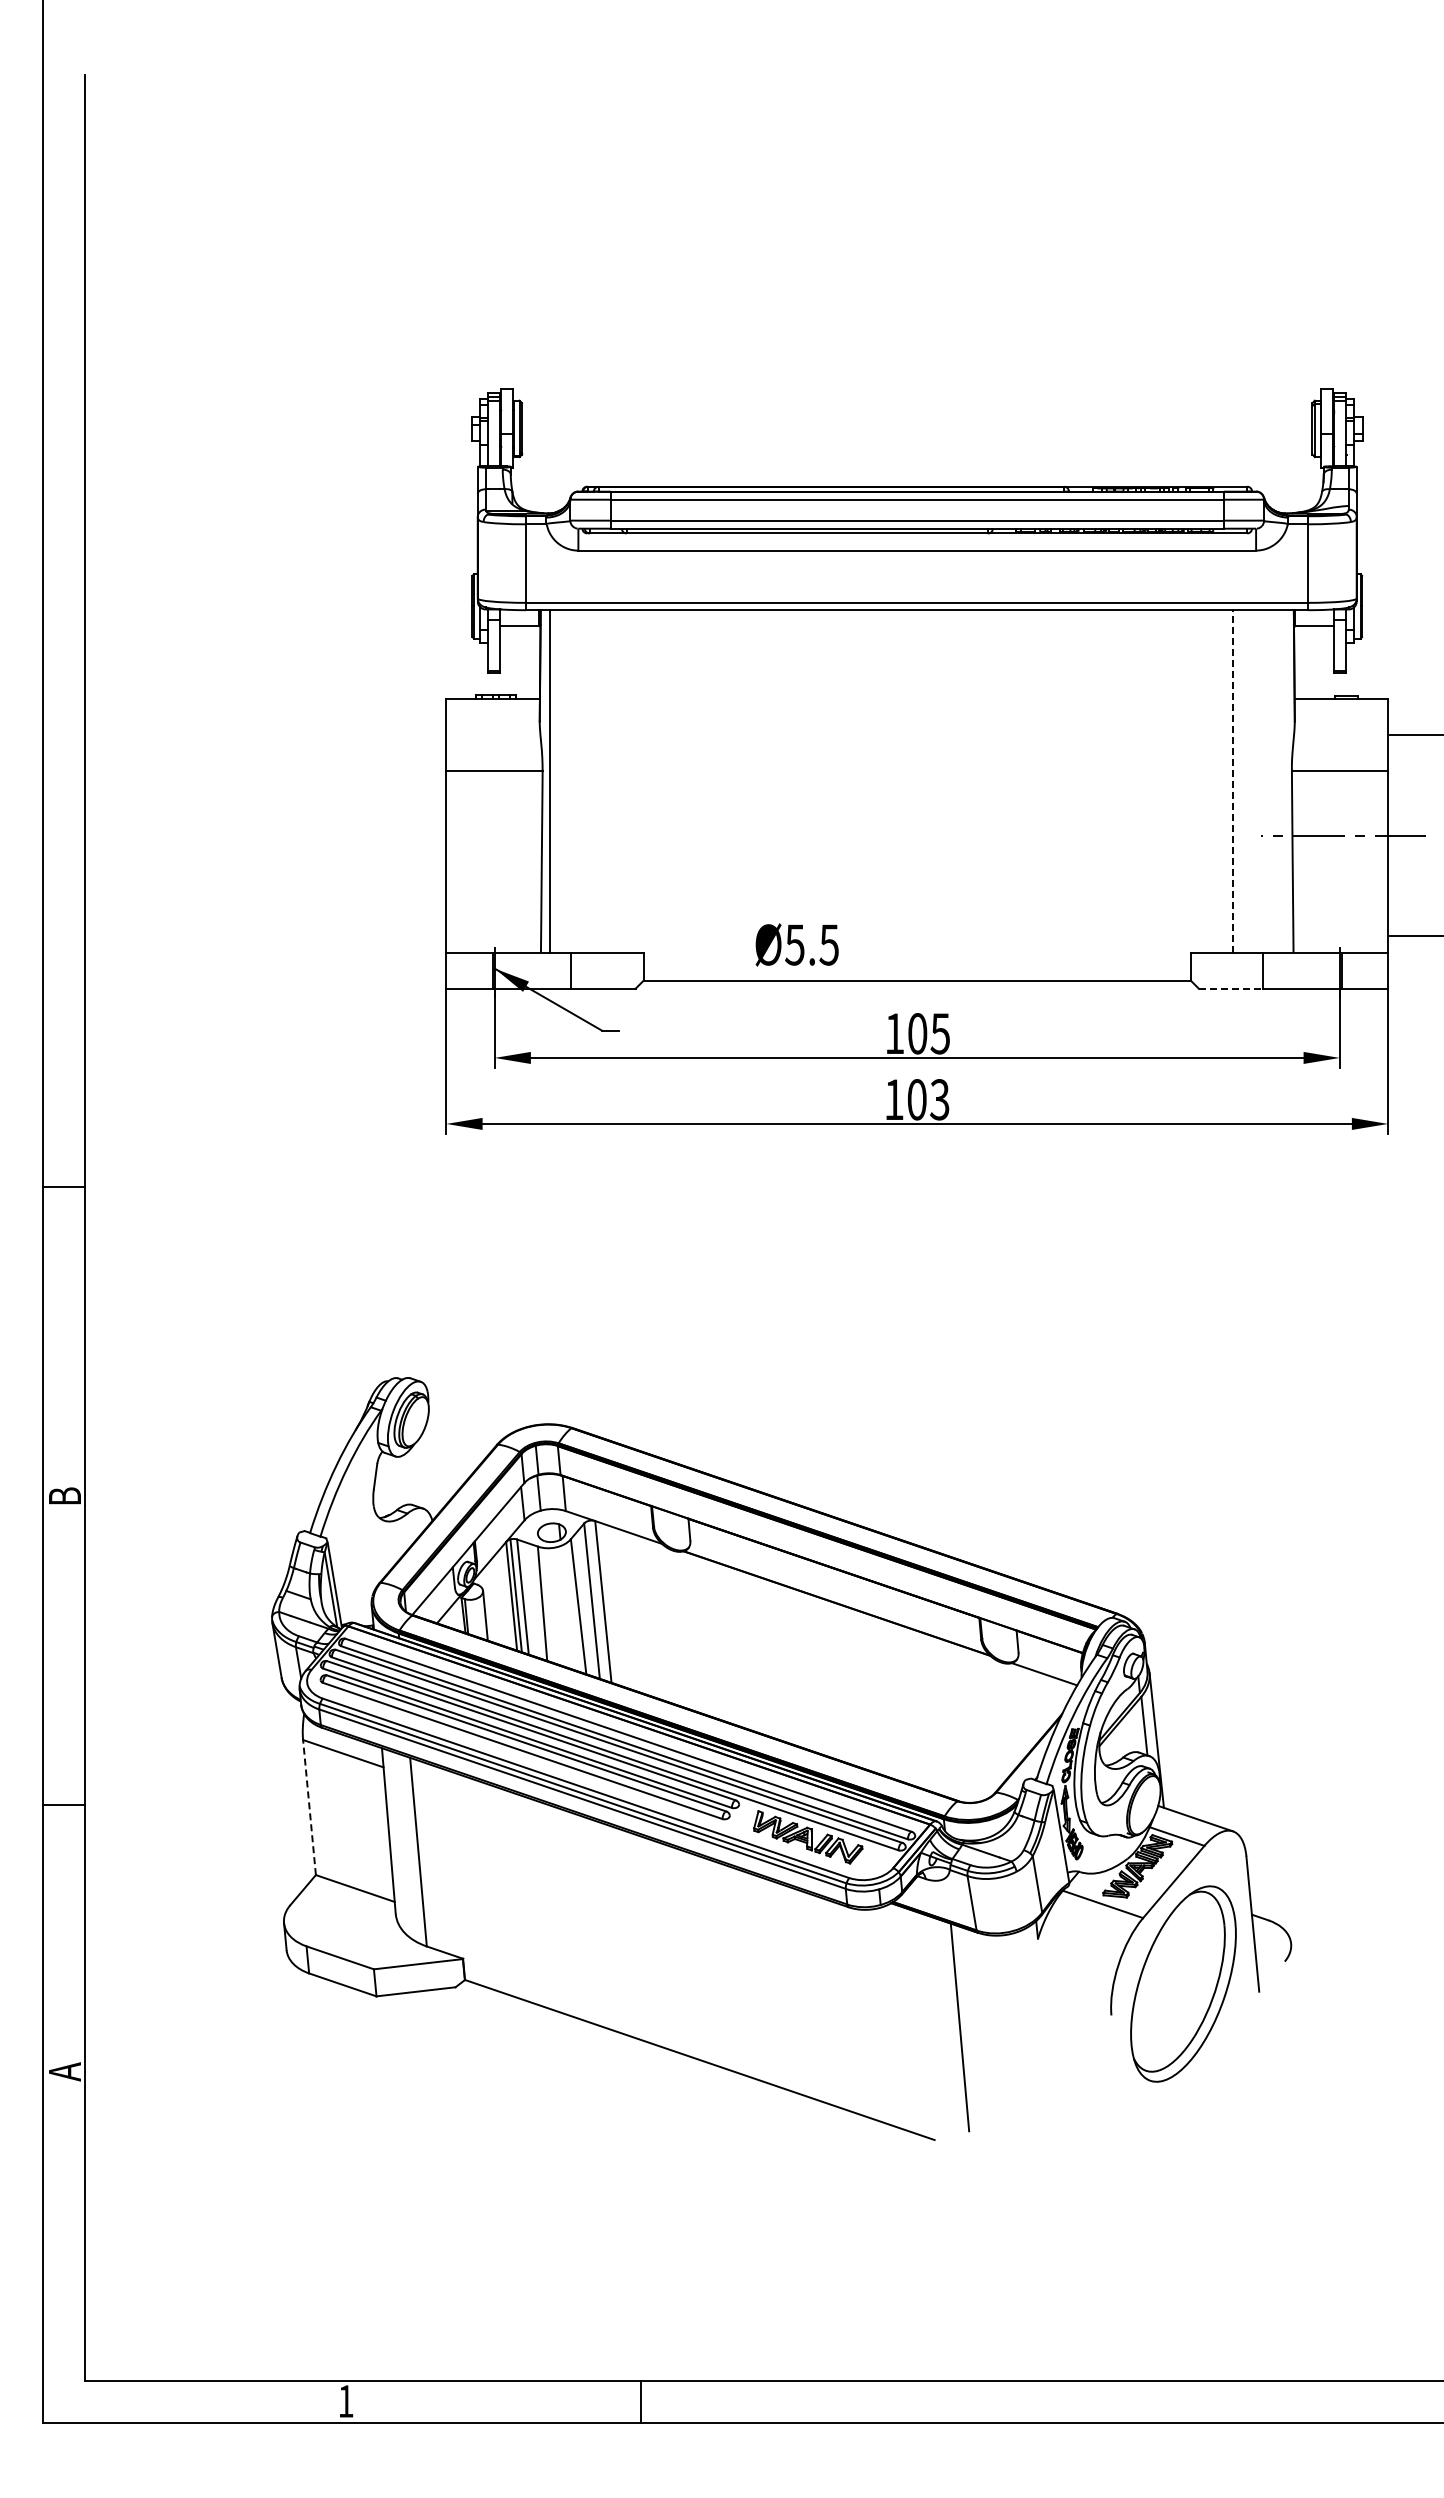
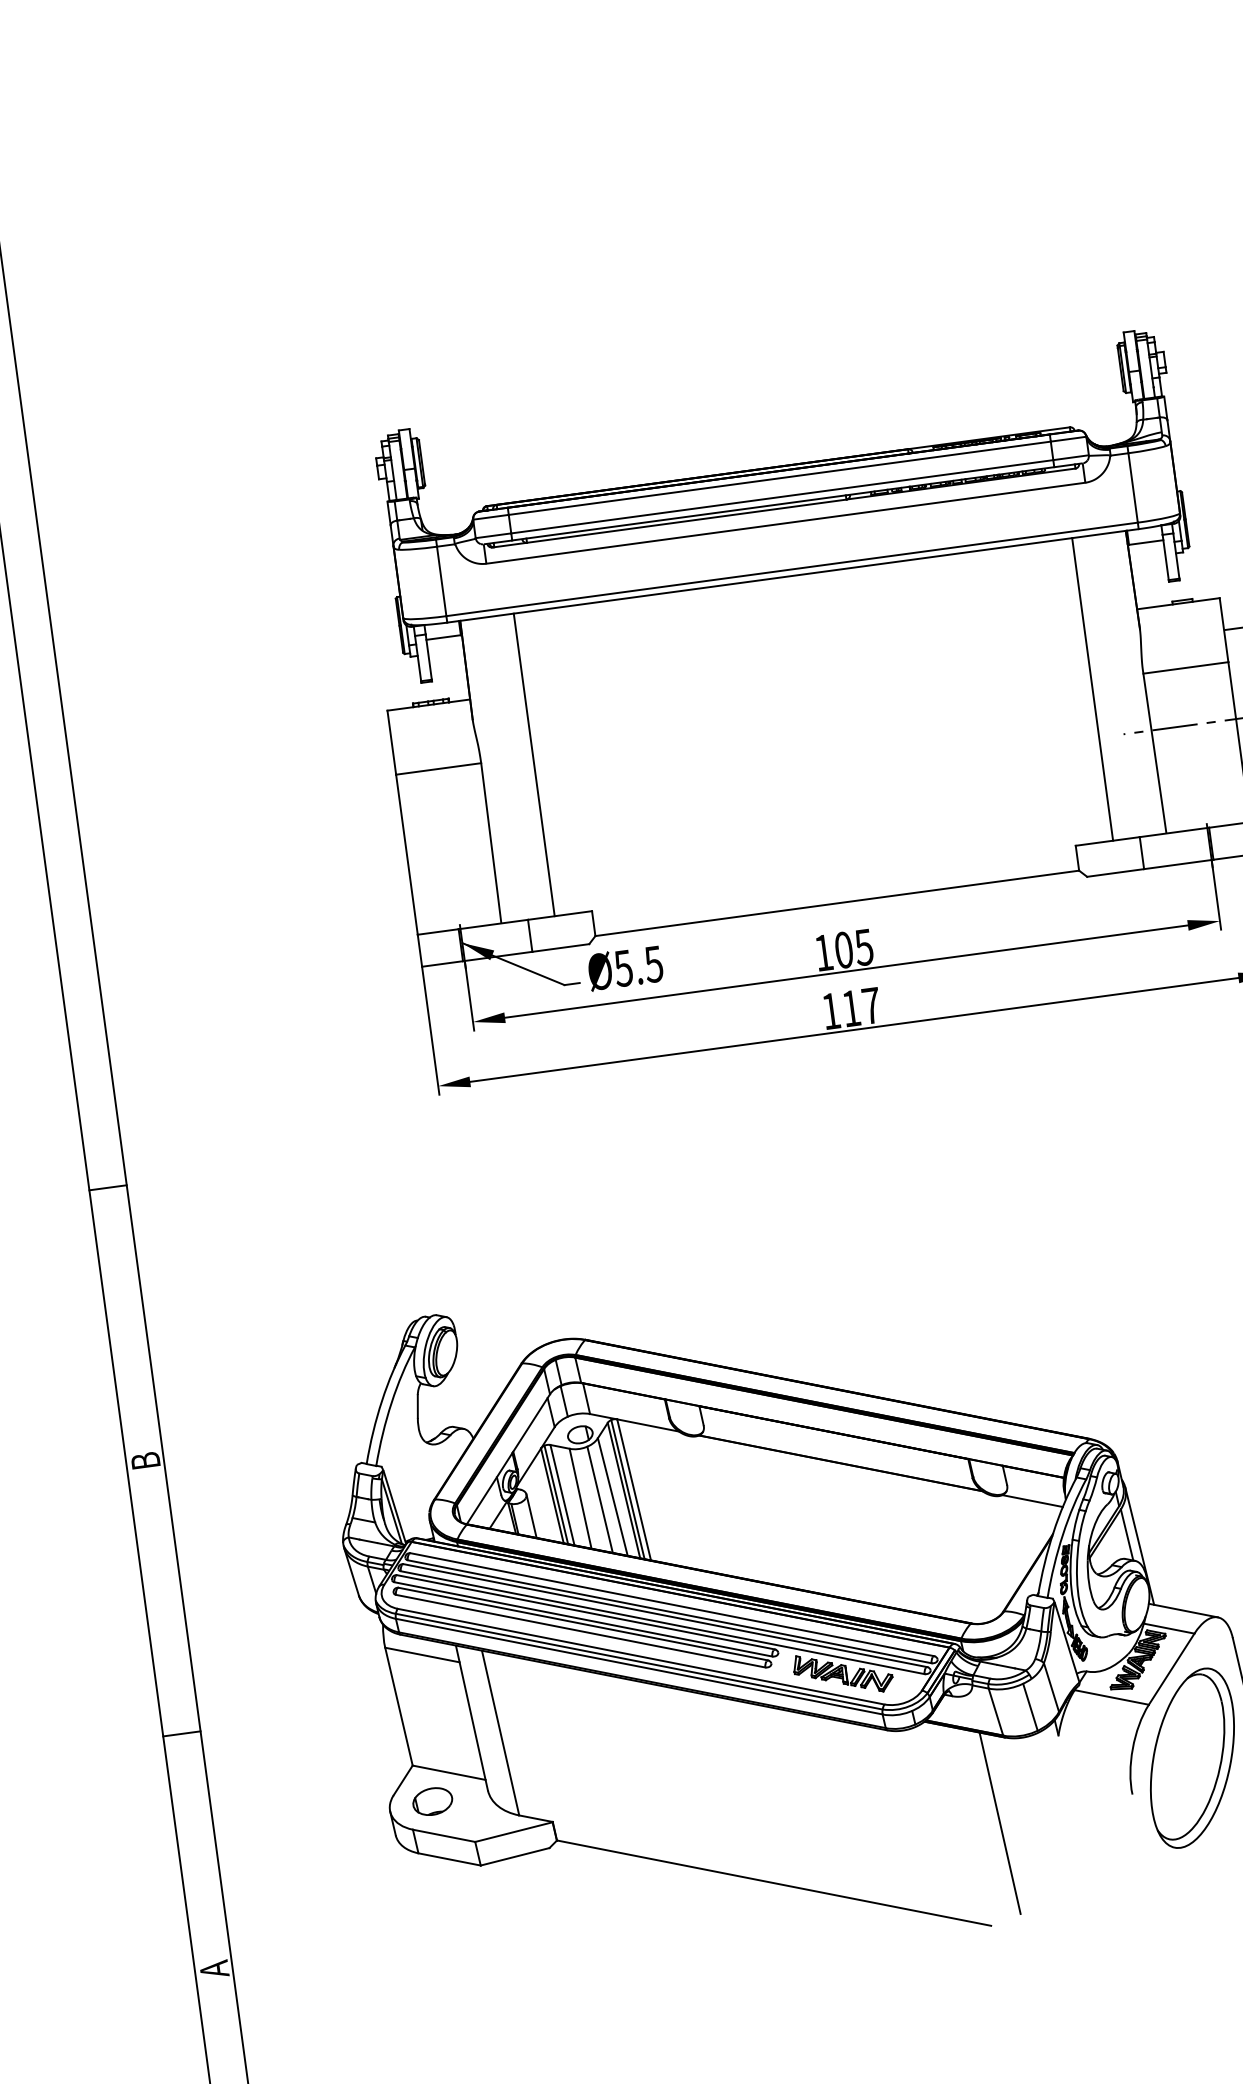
line: (1233, 780) -> (1092, 688), dashed -> solid
line: (550, 781) -> (534, 765), moved
text: (796, 944) -> (624, 967), moved
line: (1231, 988) -> (1115, 872), dashed -> solid
text: (928, 1099) -> (861, 1006), 103 -> 117
line: (596, 1600) -> (627, 1489), added
line: (563, 1607) -> (599, 1499), added
line: (309, 1807) -> (398, 1706), dashed -> solid
line: (1010, 1902) -> (1029, 1706), added
part: (332, 1917) -> (432, 1801), added

